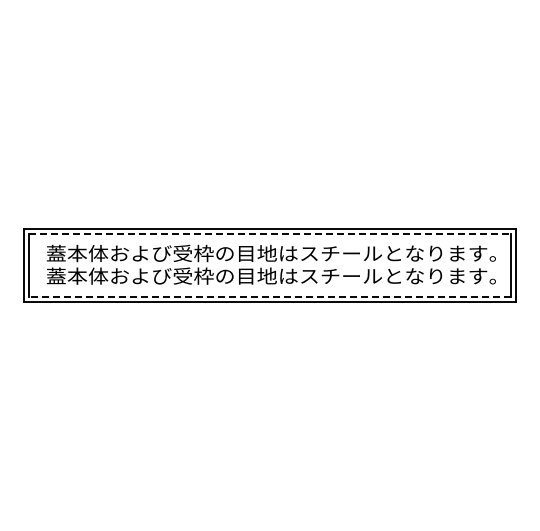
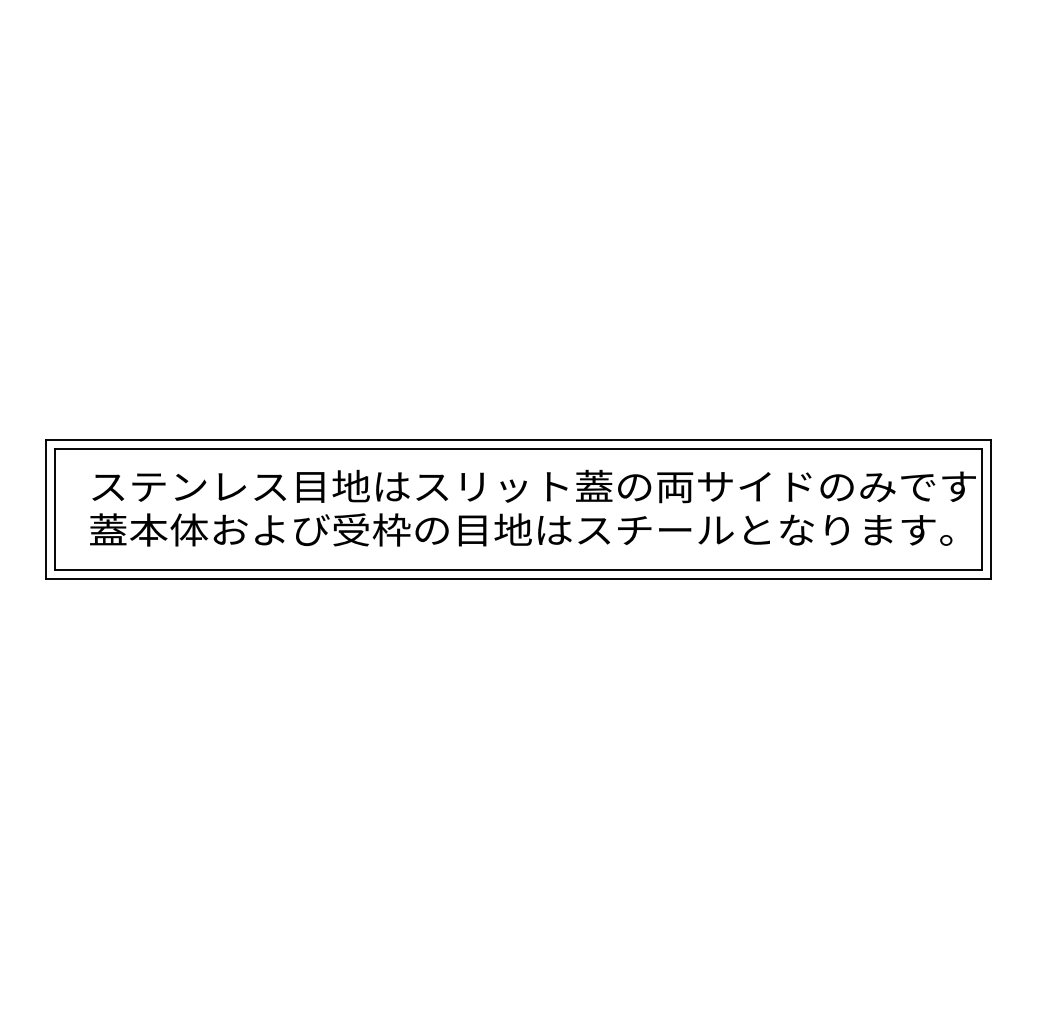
line: (270, 233) -> (519, 448), dashed -> solid
text: (277, 253) -> (532, 486), 蓋本体および受枠の目地はスチールとなります。 -> ステンレス目地はスリット蓋の両サイドのみです
line: (269, 297) -> (517, 570), dashed -> solid

